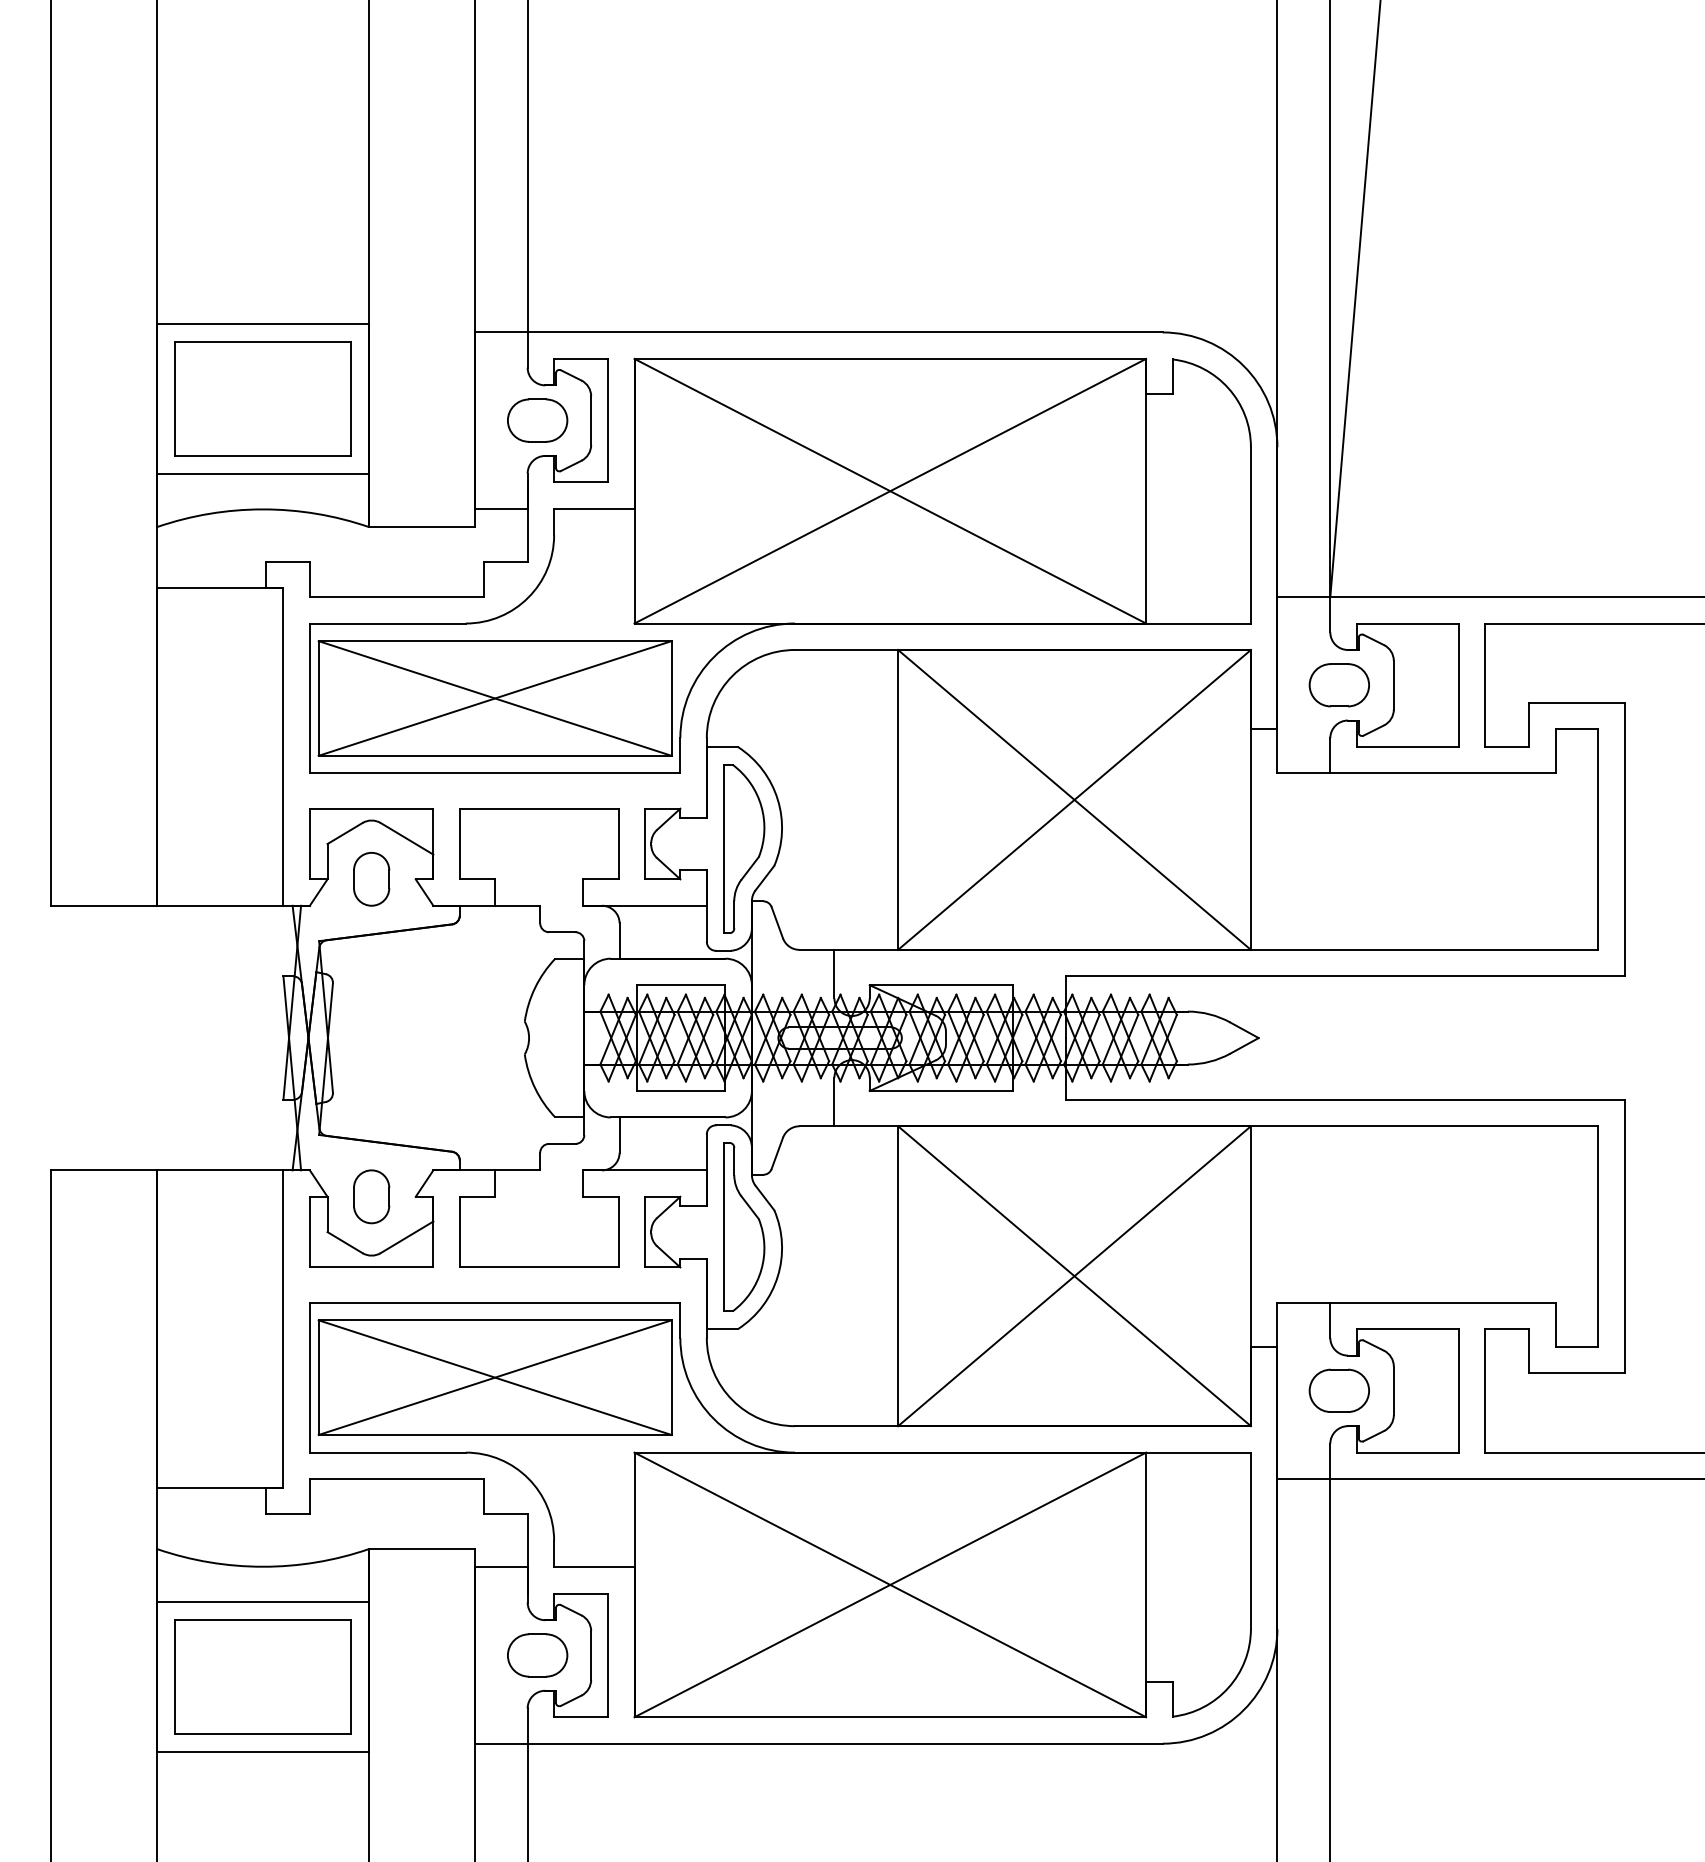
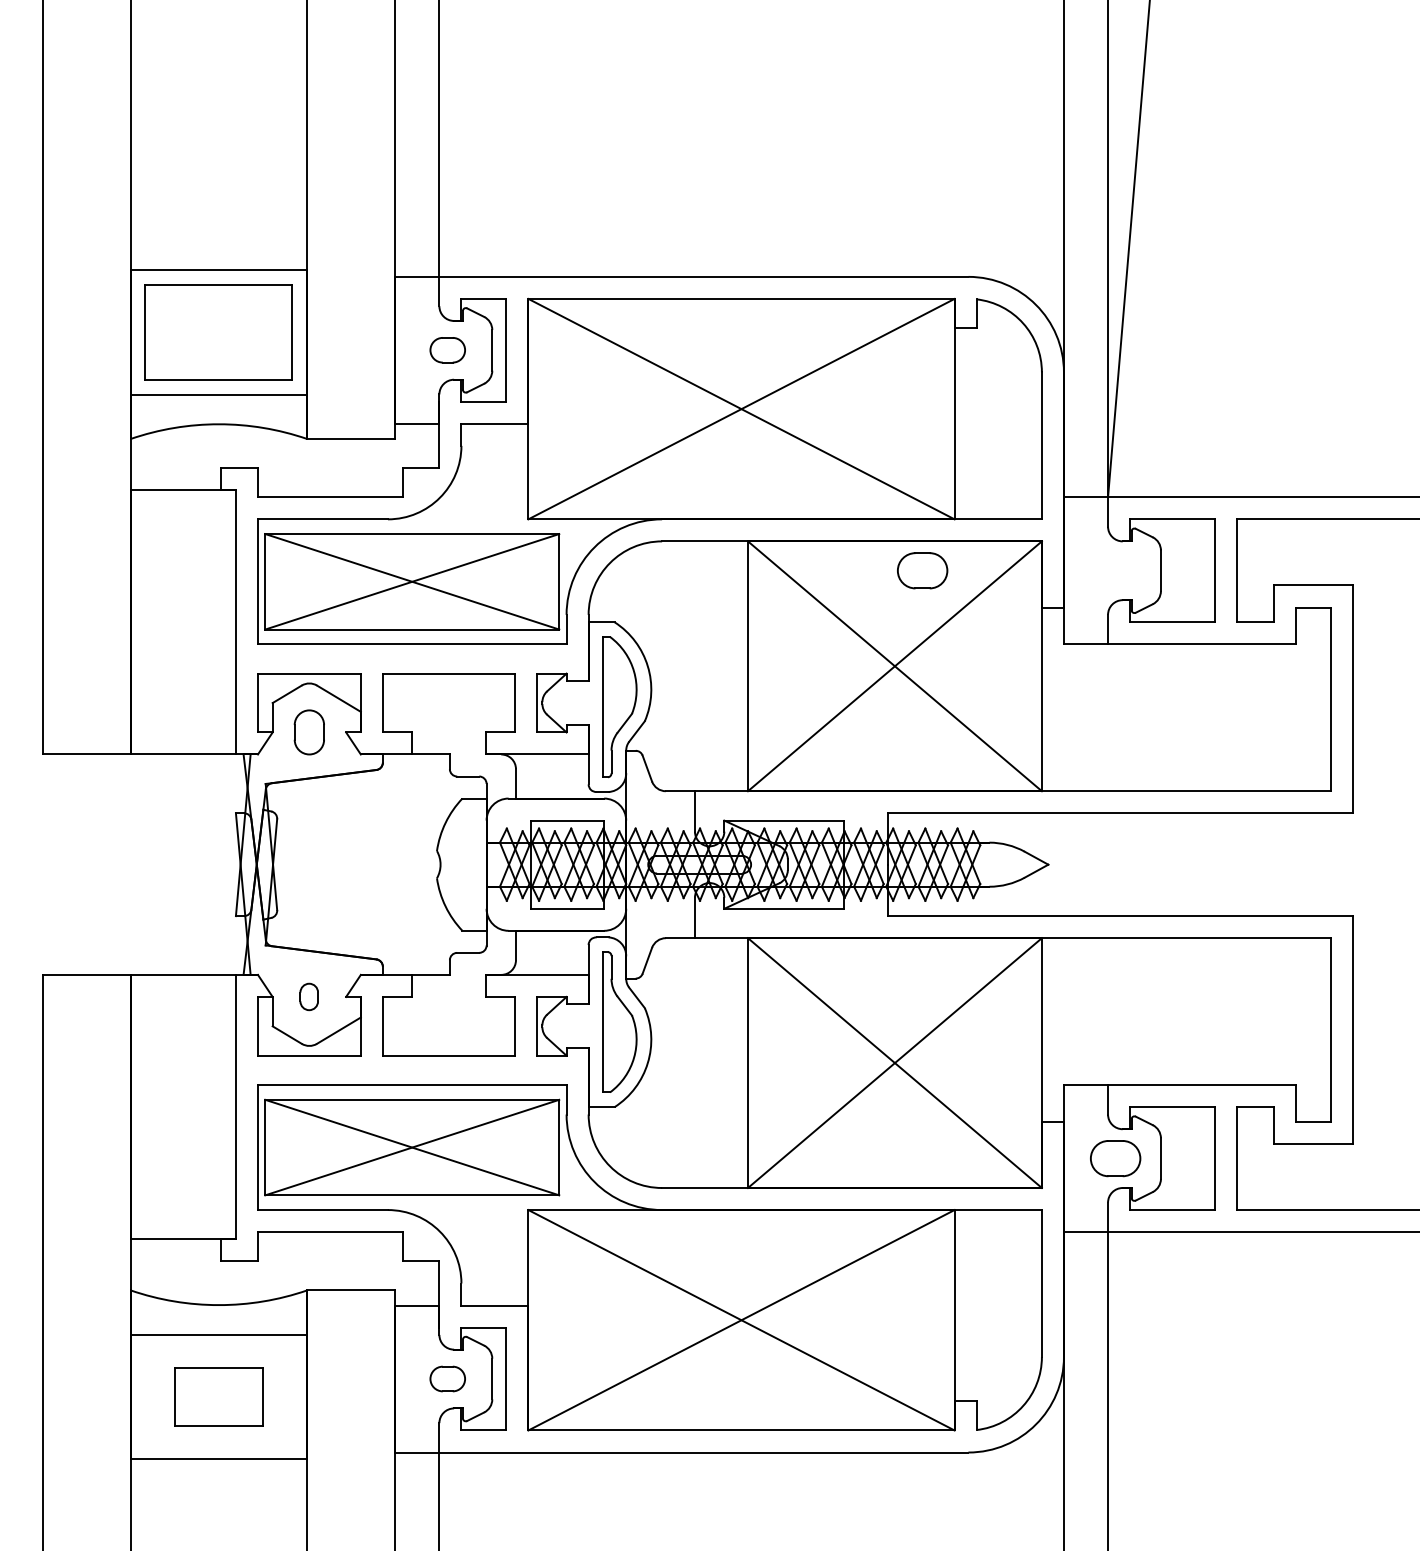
part: (537, 419) -> (447, 349), size x0.7
part: (1339, 684) -> (922, 570), moved
part: (370, 1196) -> (308, 996), size x0.6
part: (537, 1654) -> (447, 1378), size x0.7
part: (262, 1676) -> (218, 1396), size x0.6

